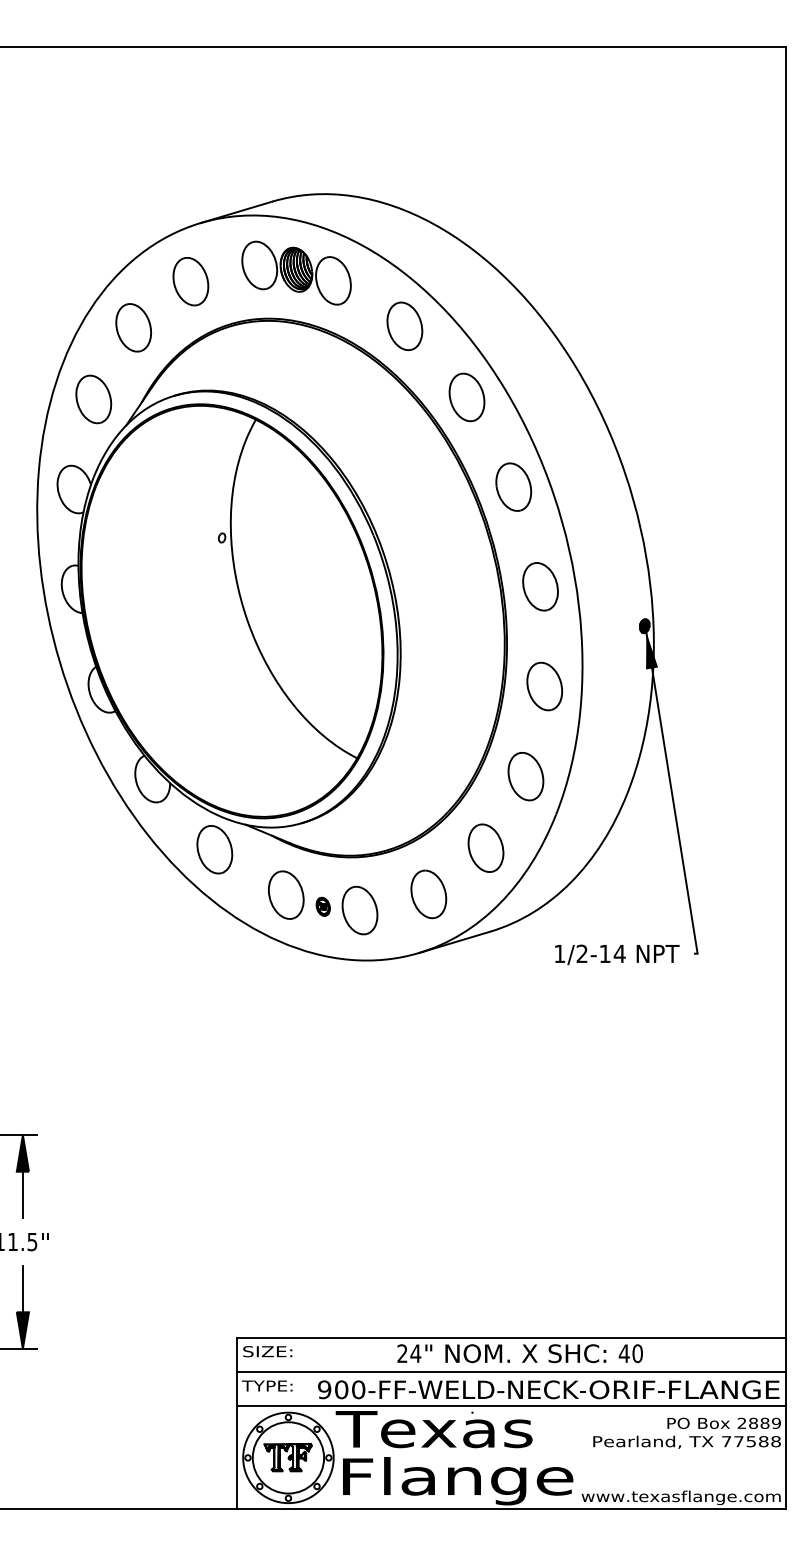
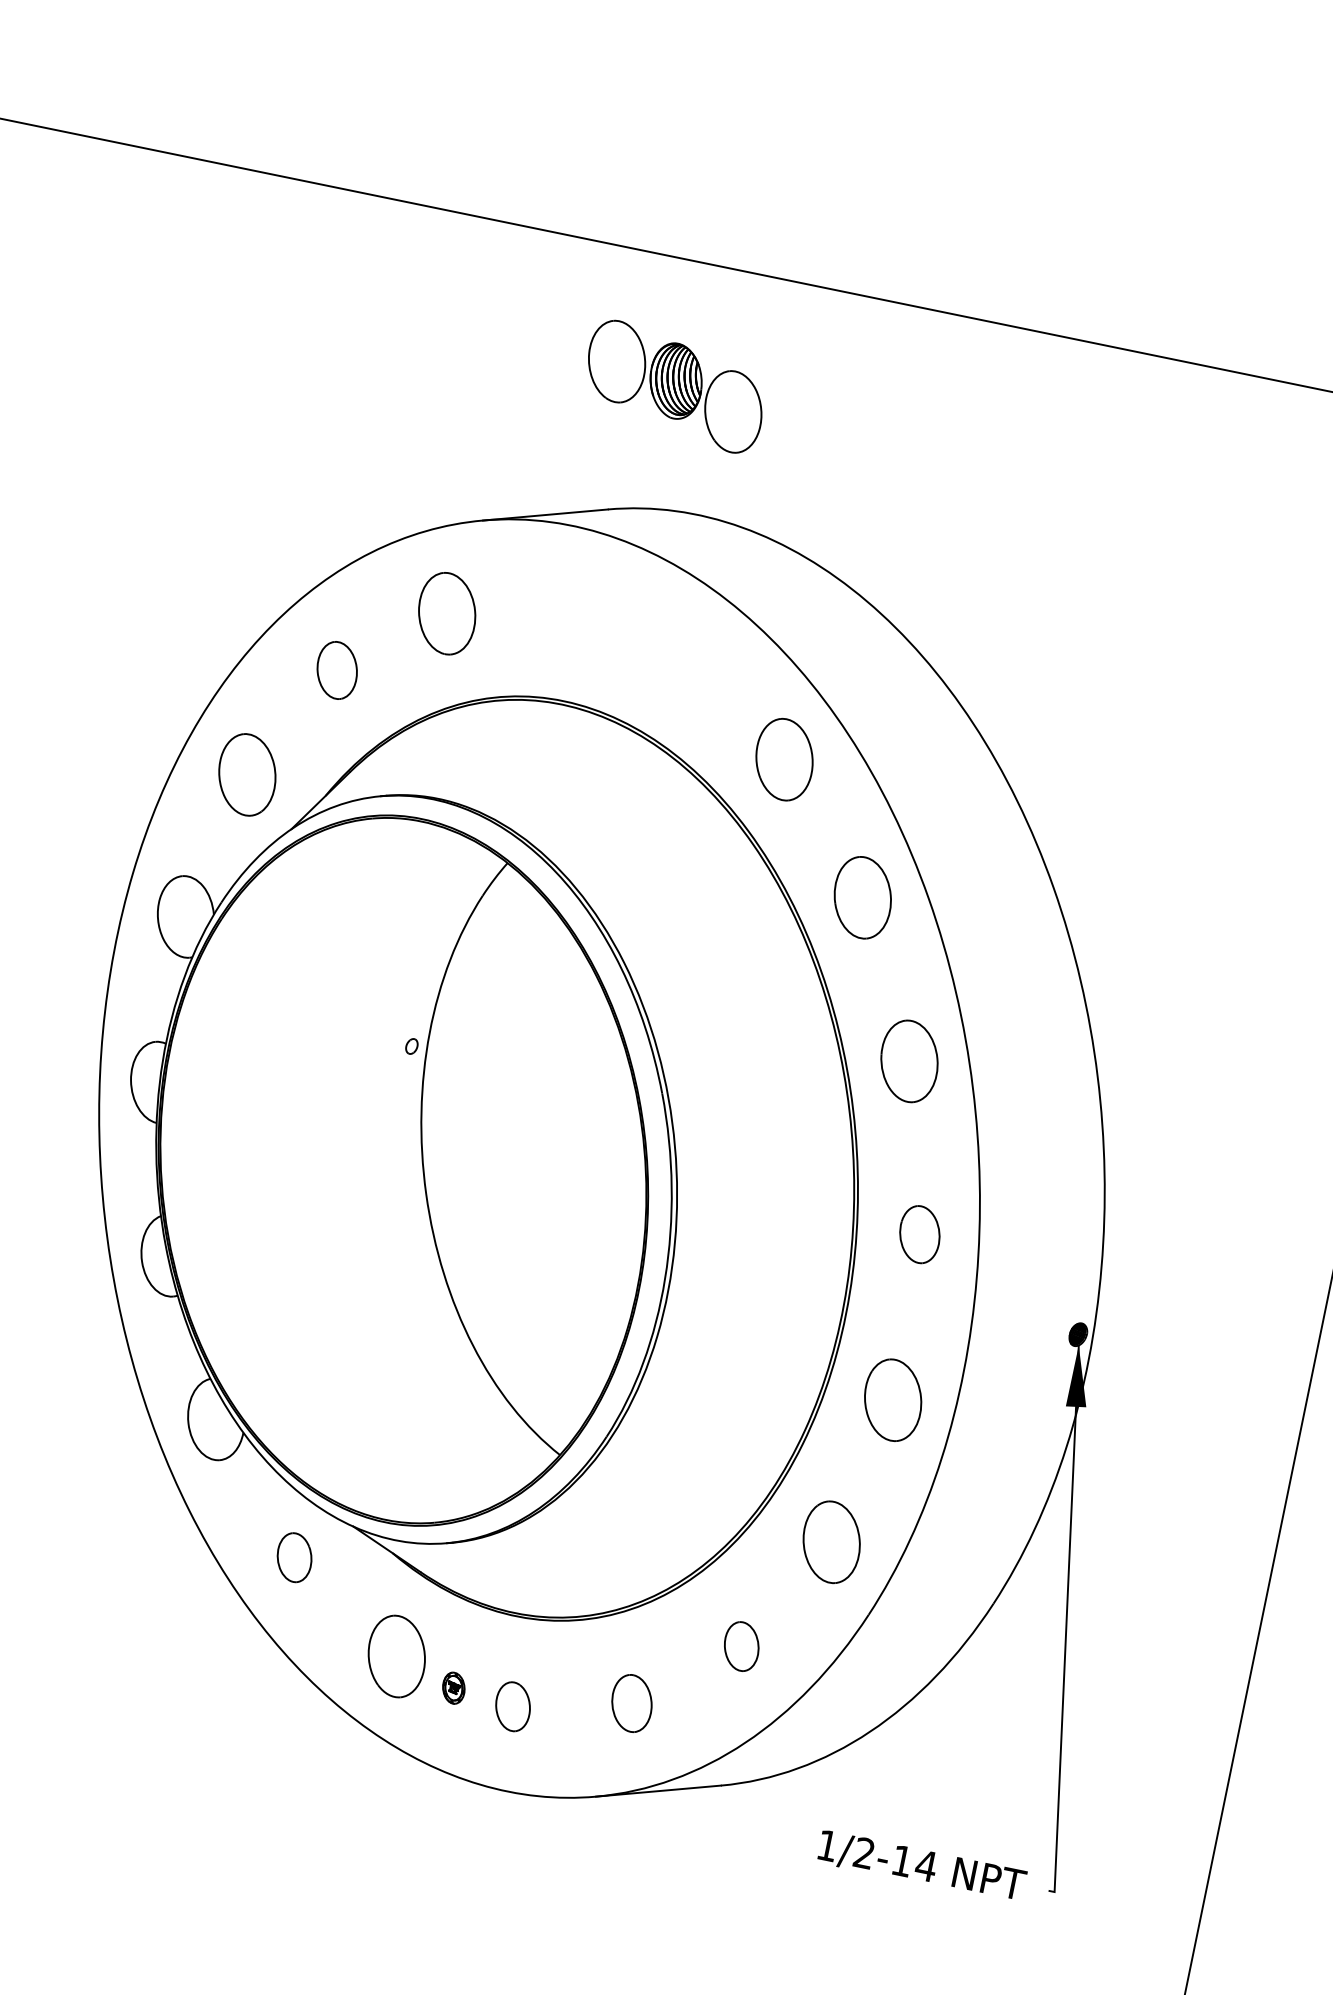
part: (296, 272) -> (675, 385), moved
part: (133, 327) -> (337, 669), size x0.7
part: (540, 586) -> (919, 1234), size x0.7
part: (485, 847) -> (741, 1645), size x0.6
part: (214, 849) -> (294, 1557), size x0.6
part: (428, 894) -> (631, 1703), size x0.7
part: (359, 910) -> (512, 1706), size x0.6

